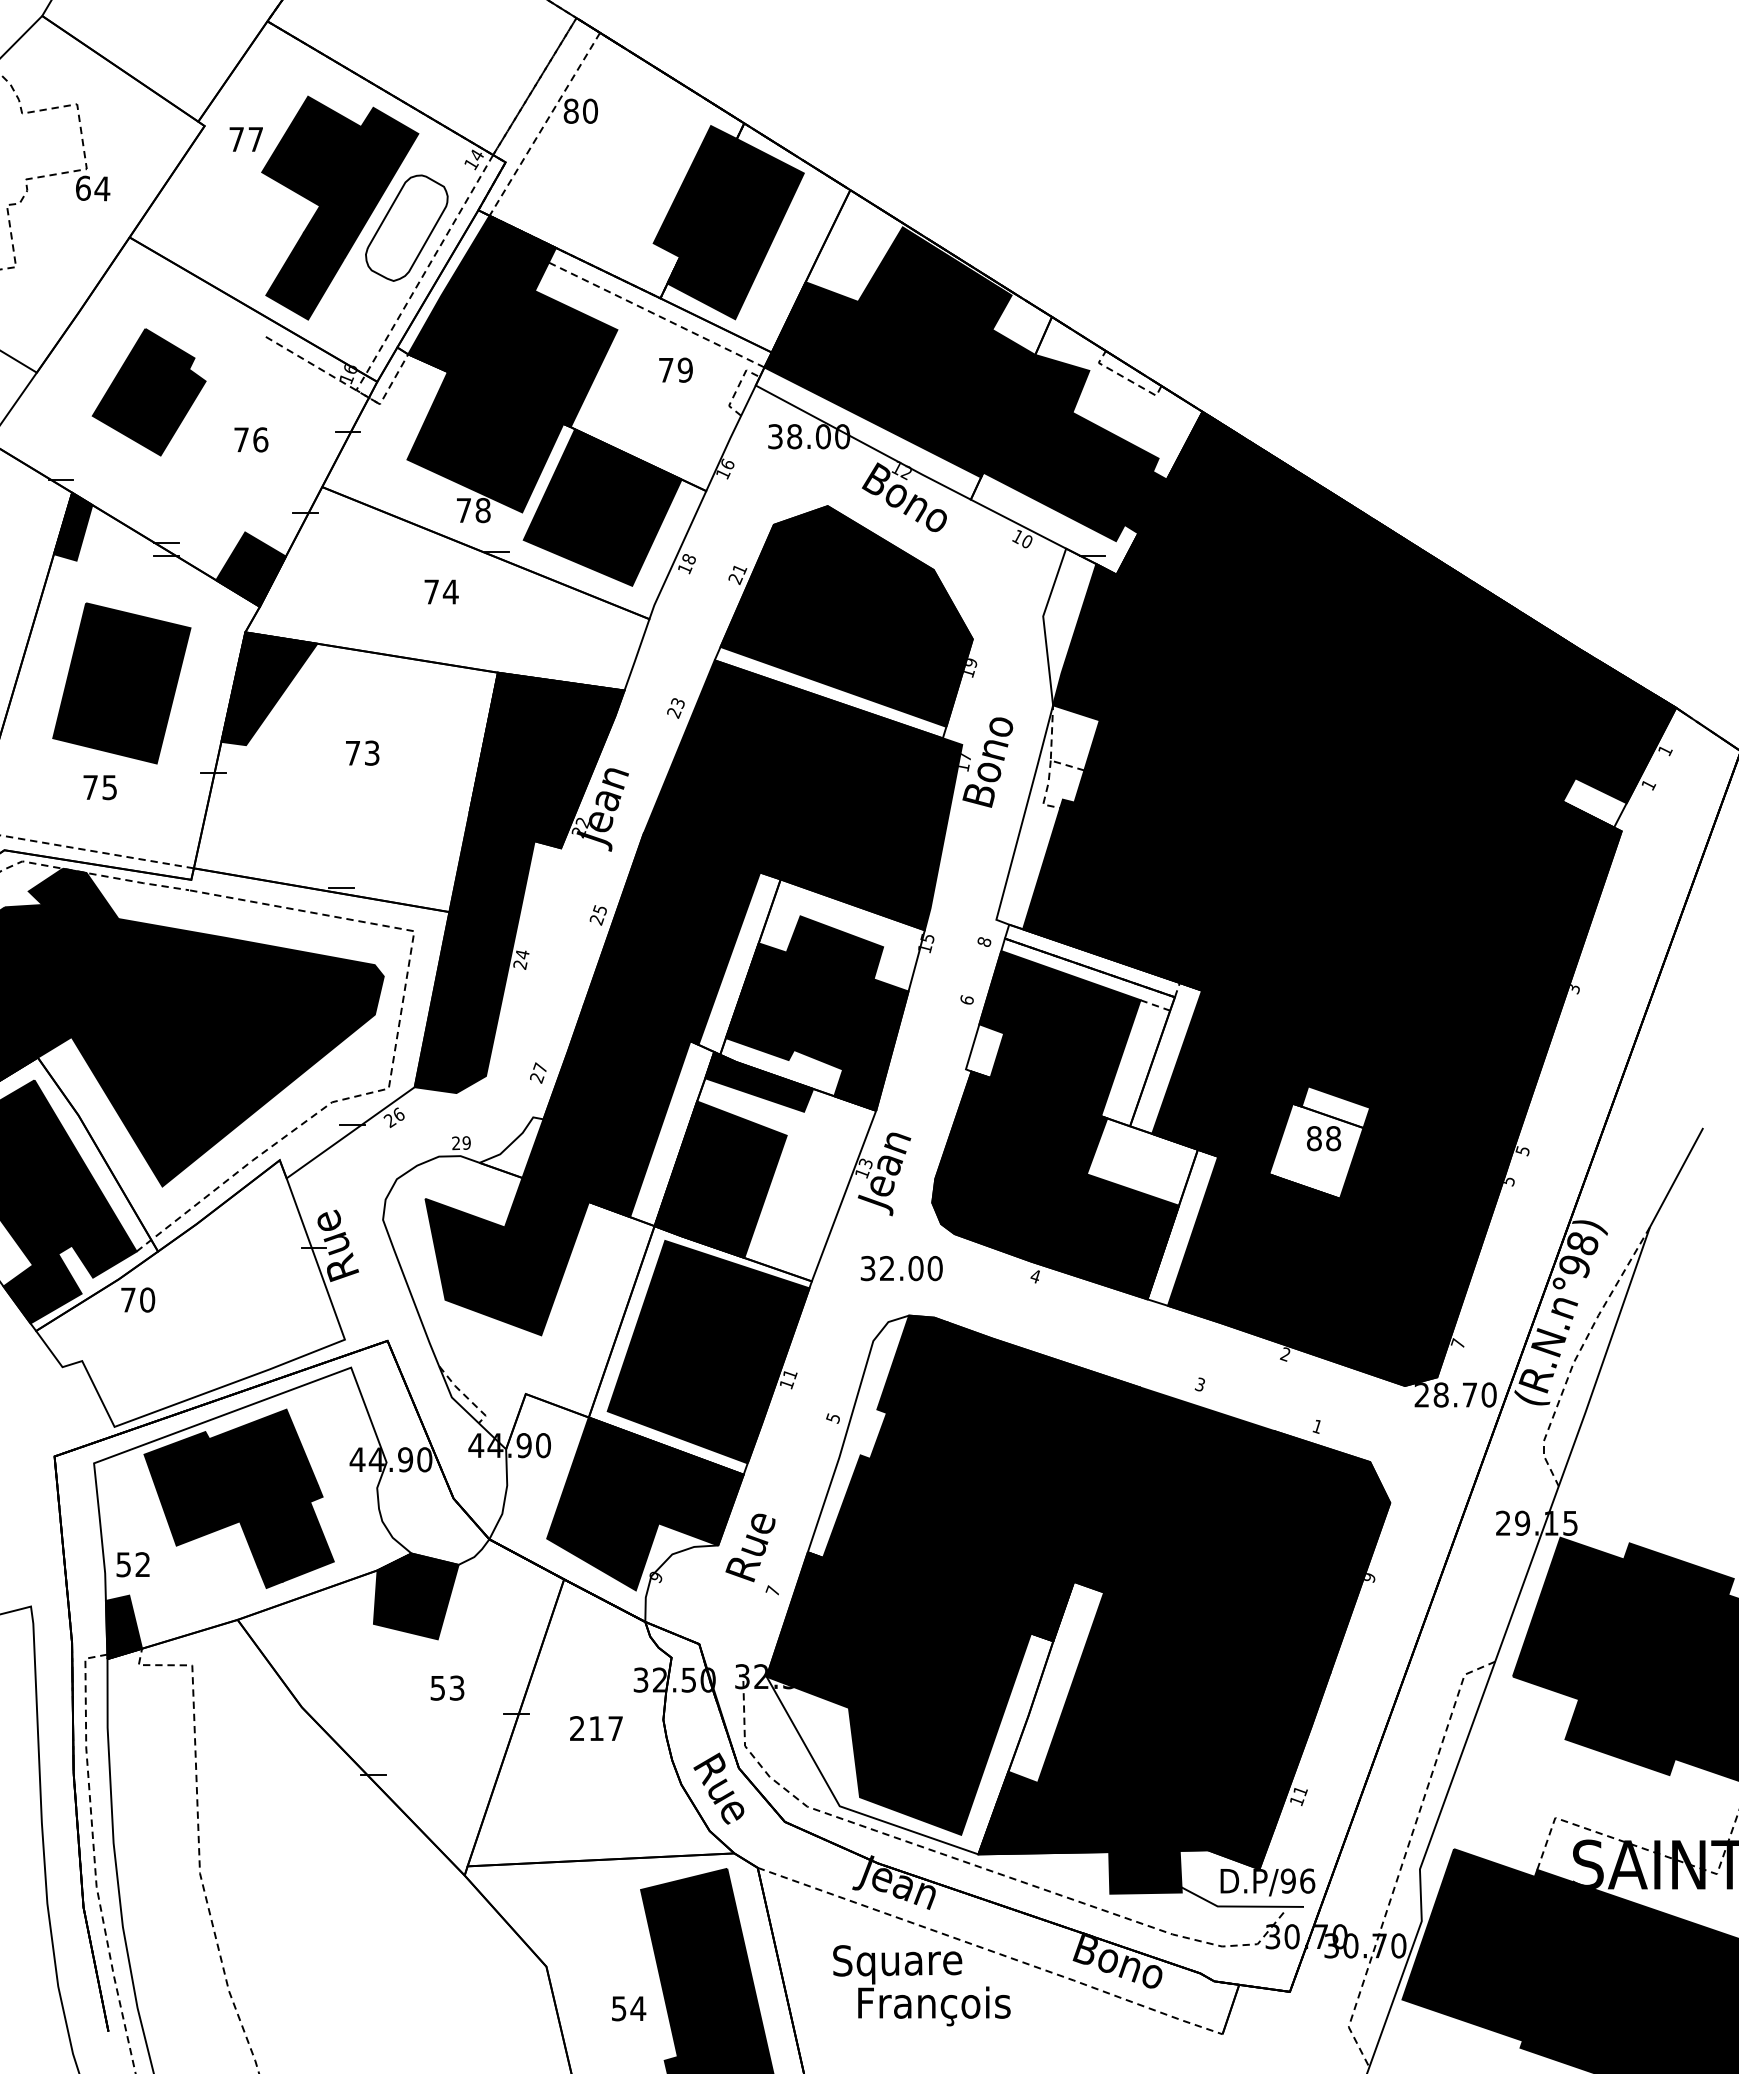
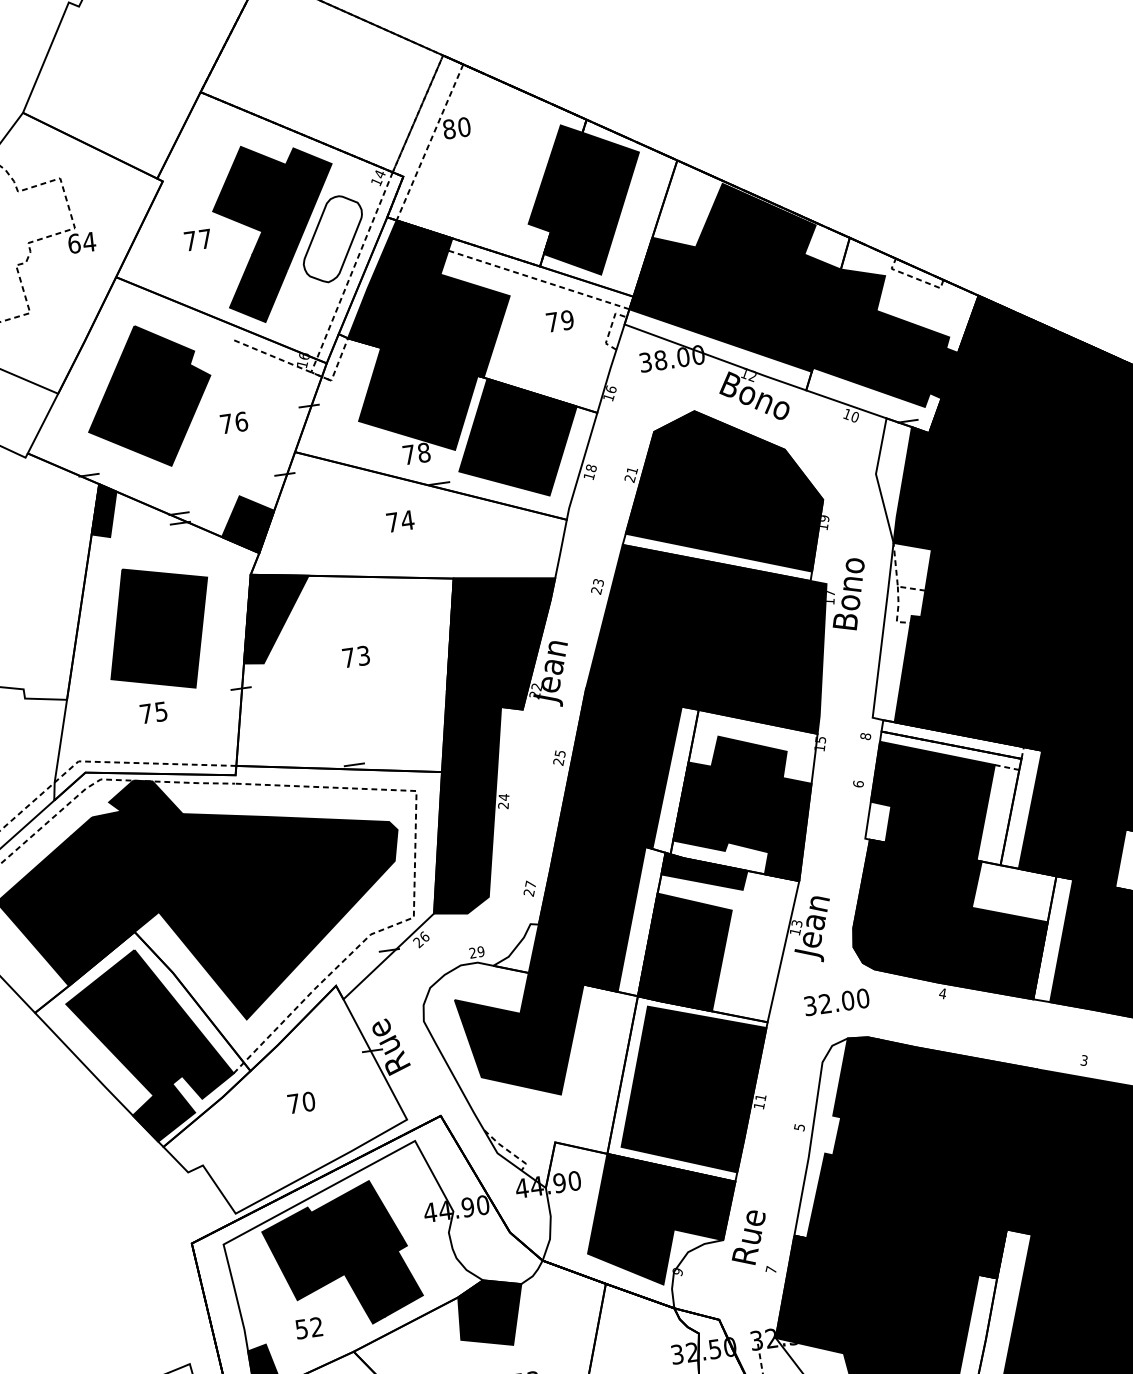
text: (245, 139) -> (197, 240), moved
part: (148, 392) -> (148, 396), size x1.43
text: (138, 1299) -> (301, 1102), moved
text: (132, 1564) -> (308, 1328), moved

